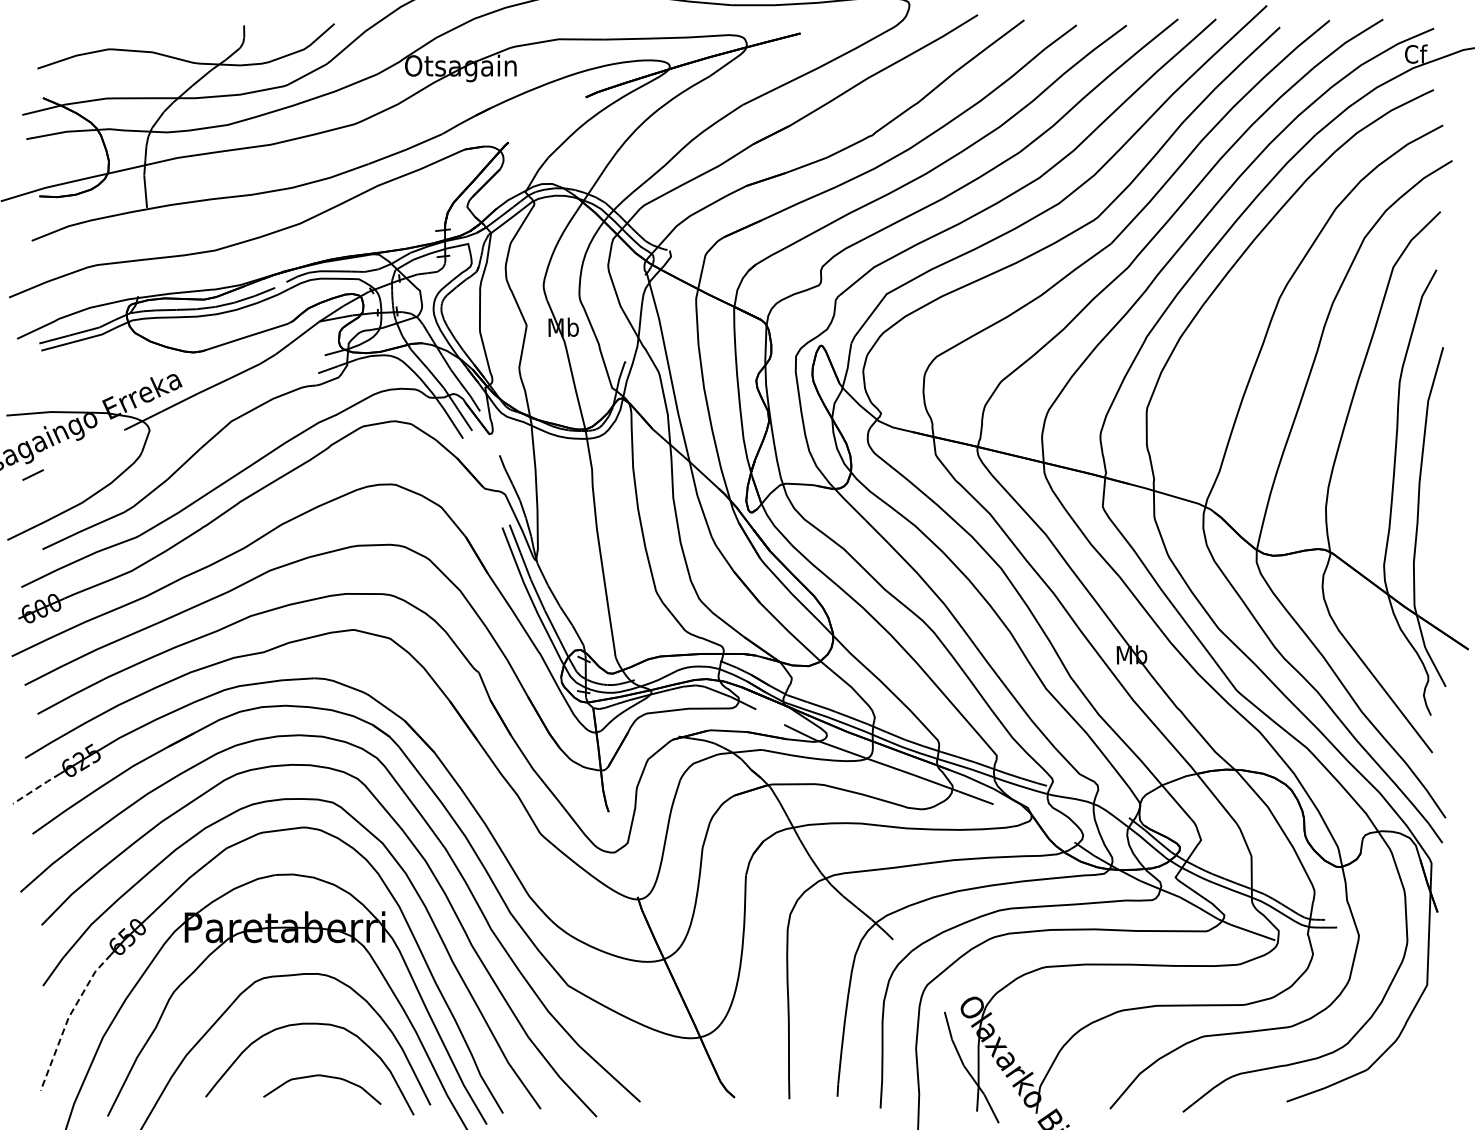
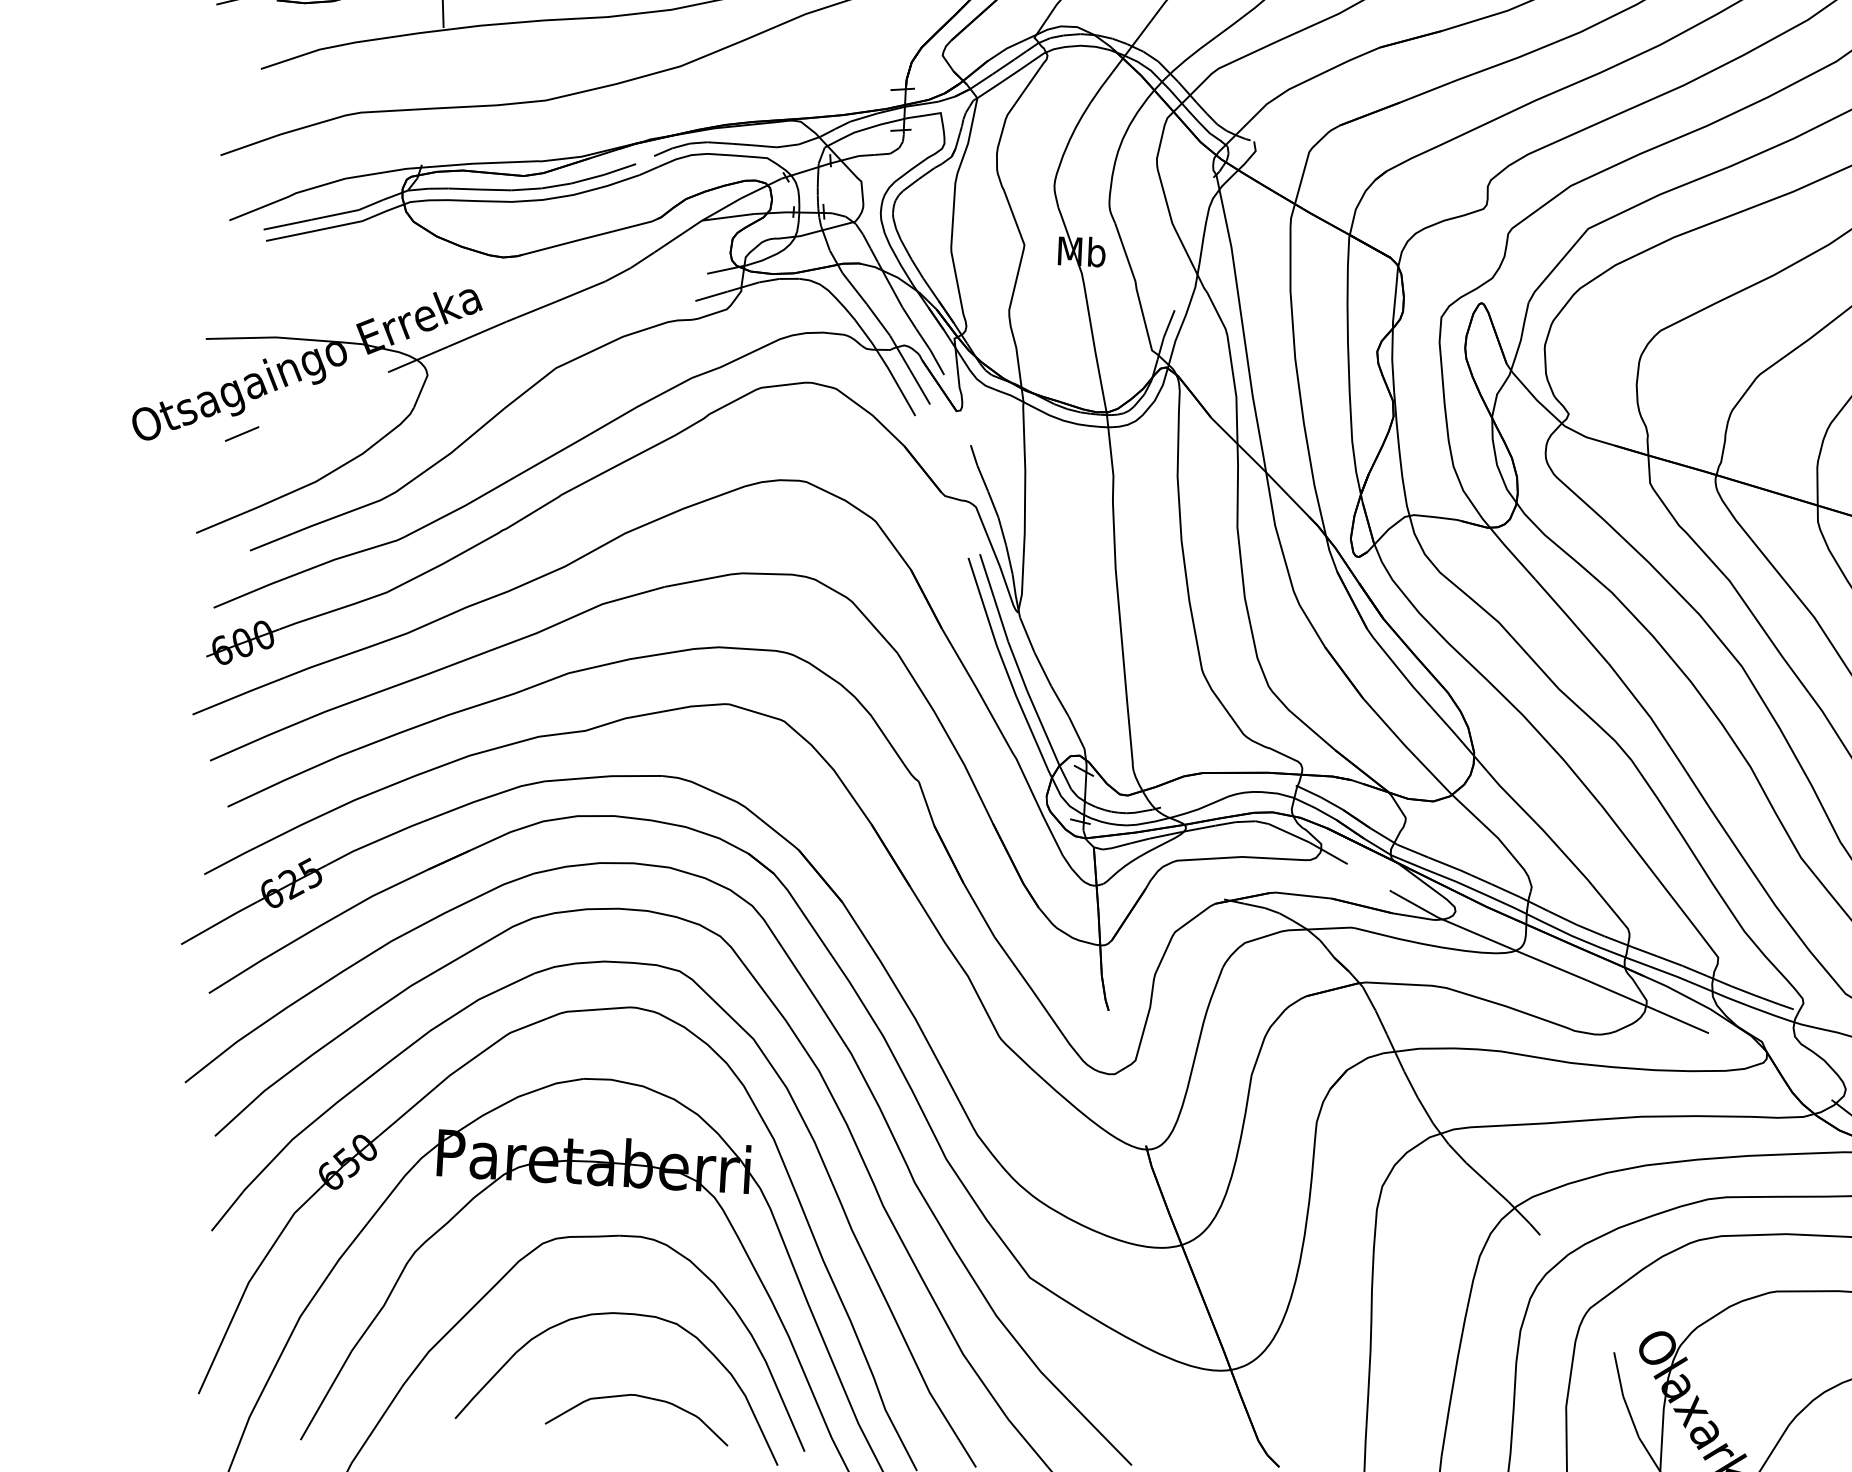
line: (36, 788) -> (219, 922), dashed -> solid
line: (68, 1017) -> (248, 1282), dashed -> solid

